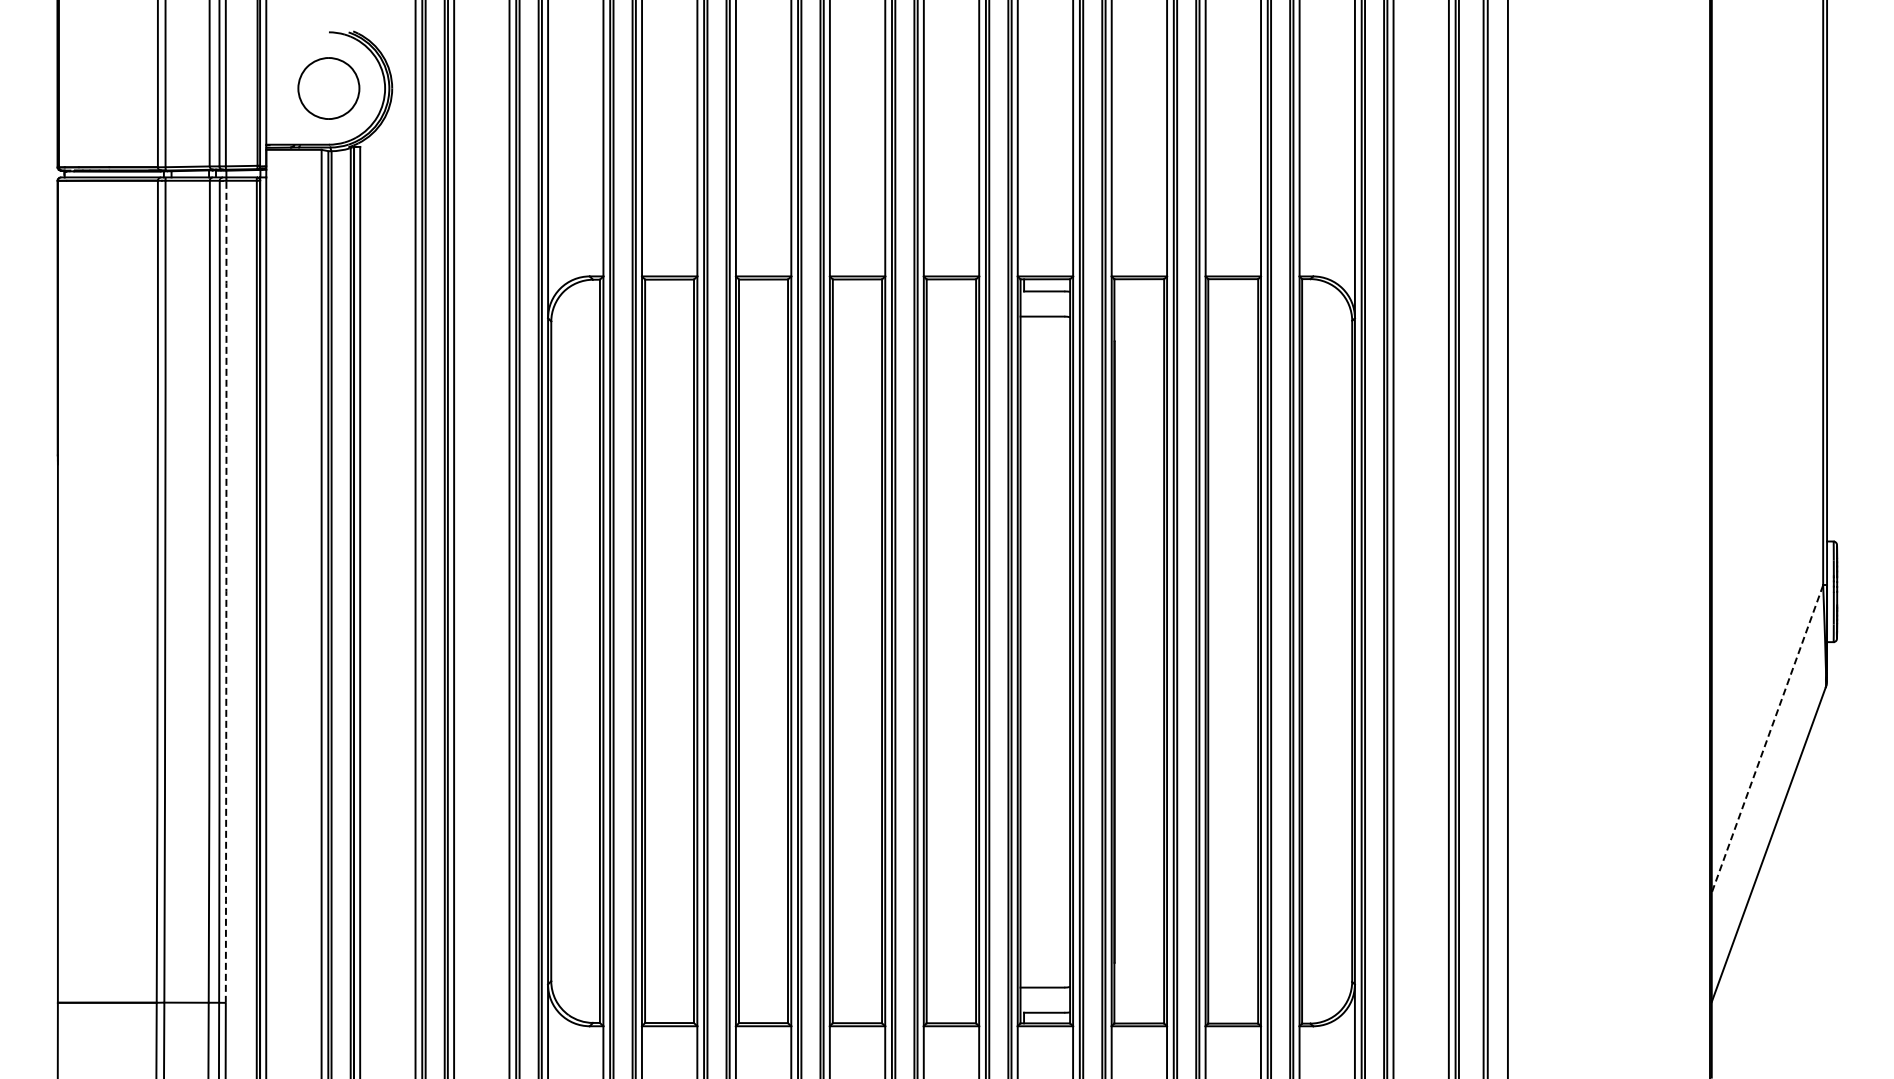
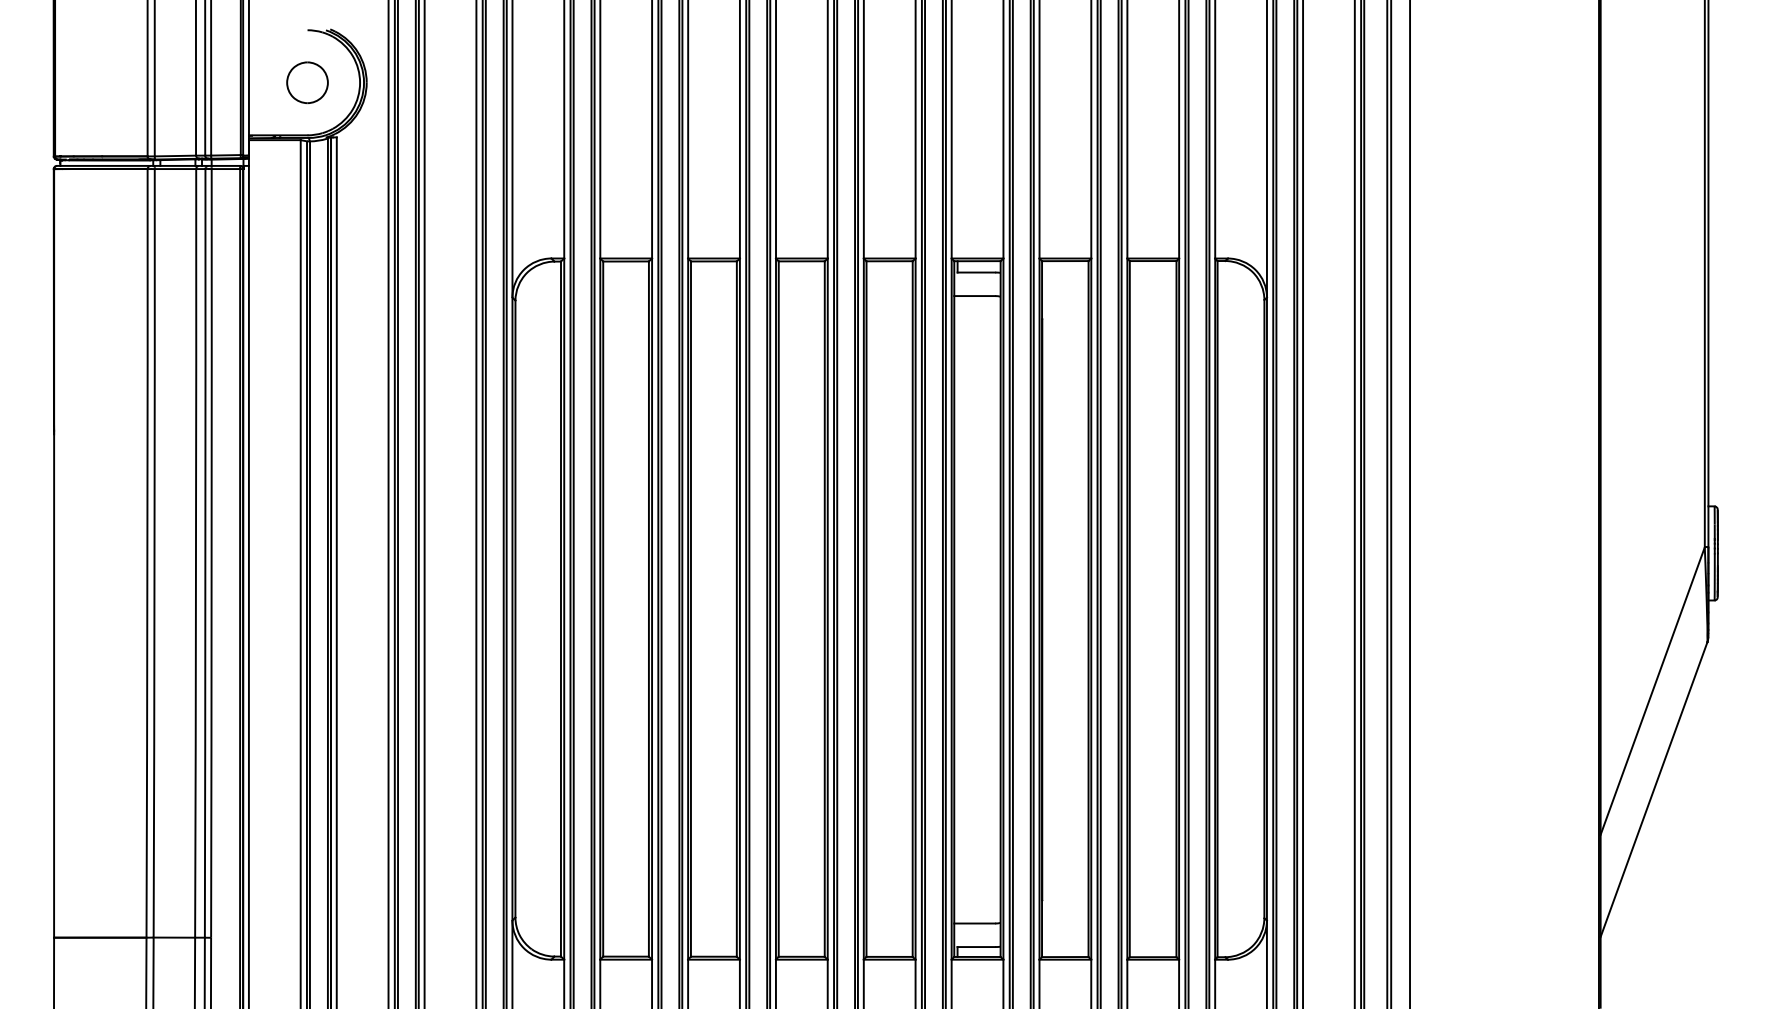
part: (328, 88) -> (307, 82), size x0.71
arc: (226, 591) -> (211, 553), dashed -> solid
line: (1767, 739) -> (1652, 691), dashed -> solid

